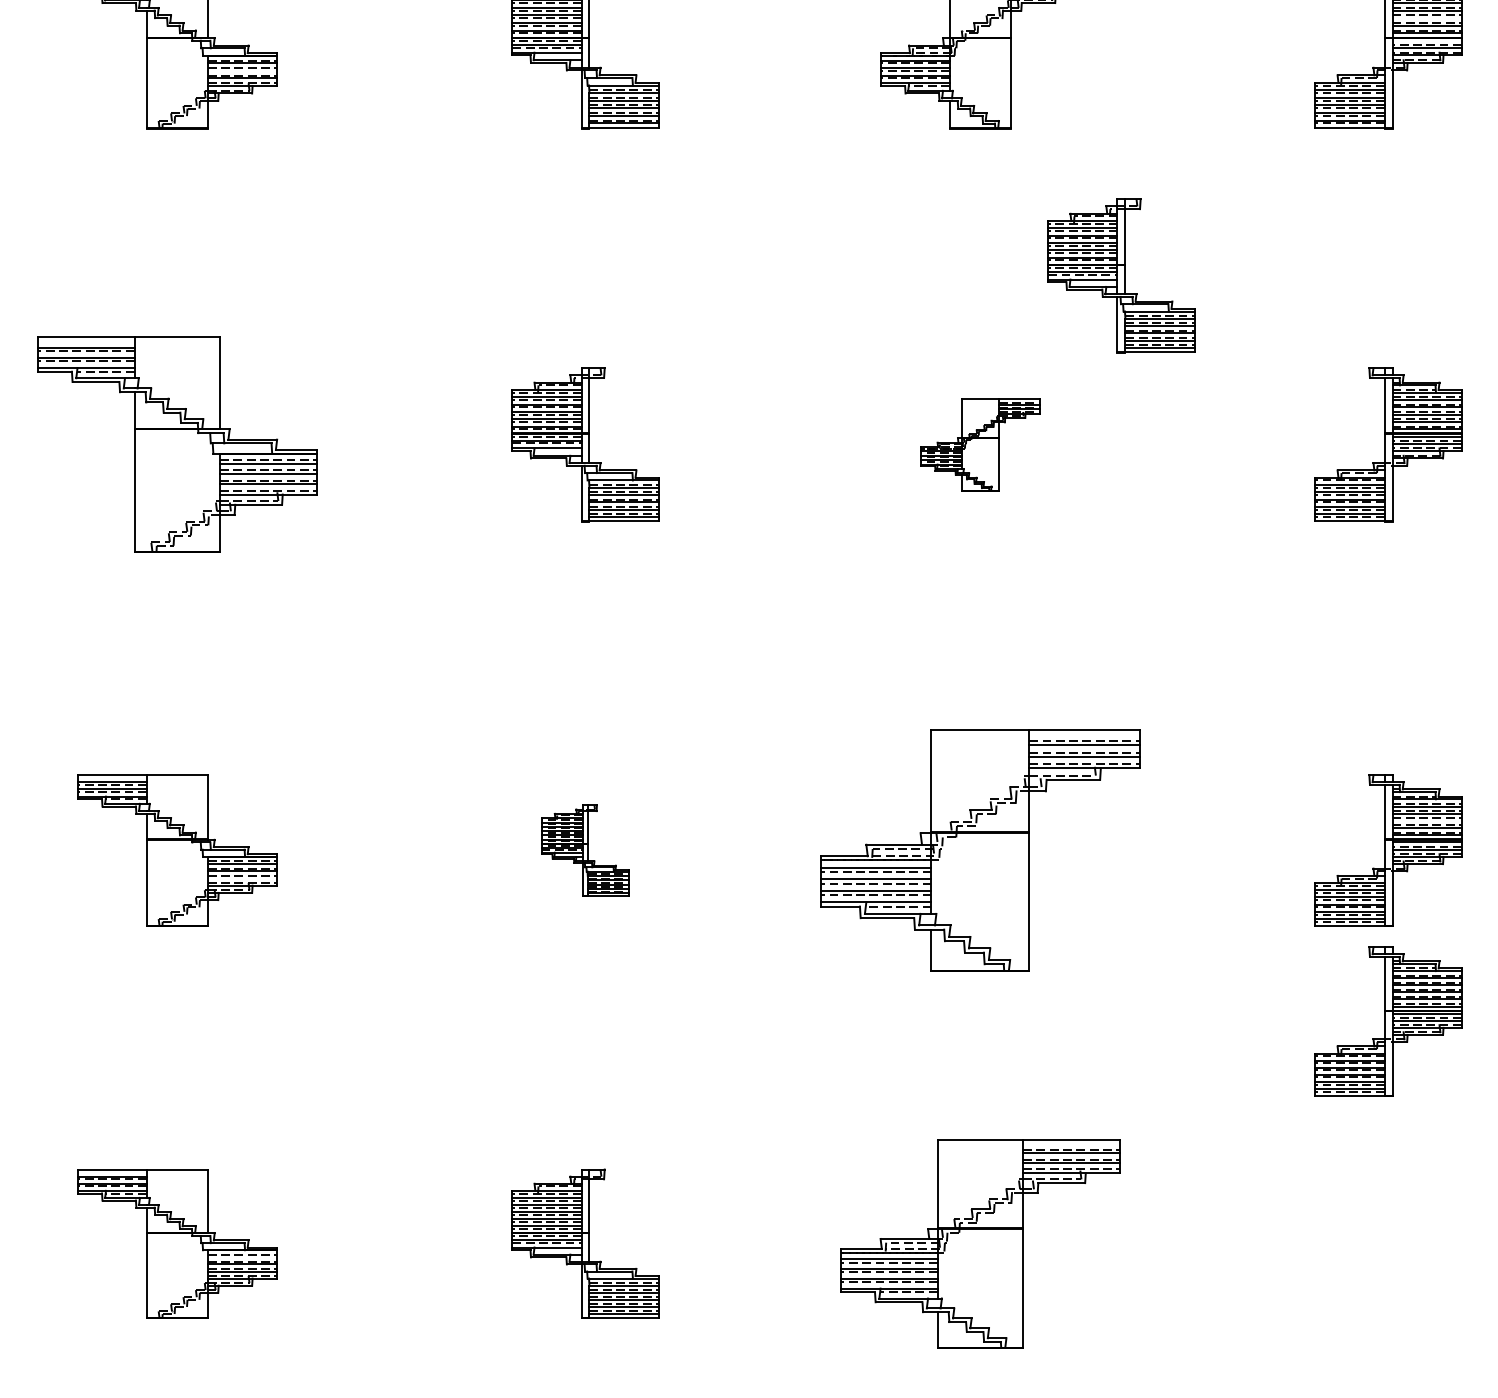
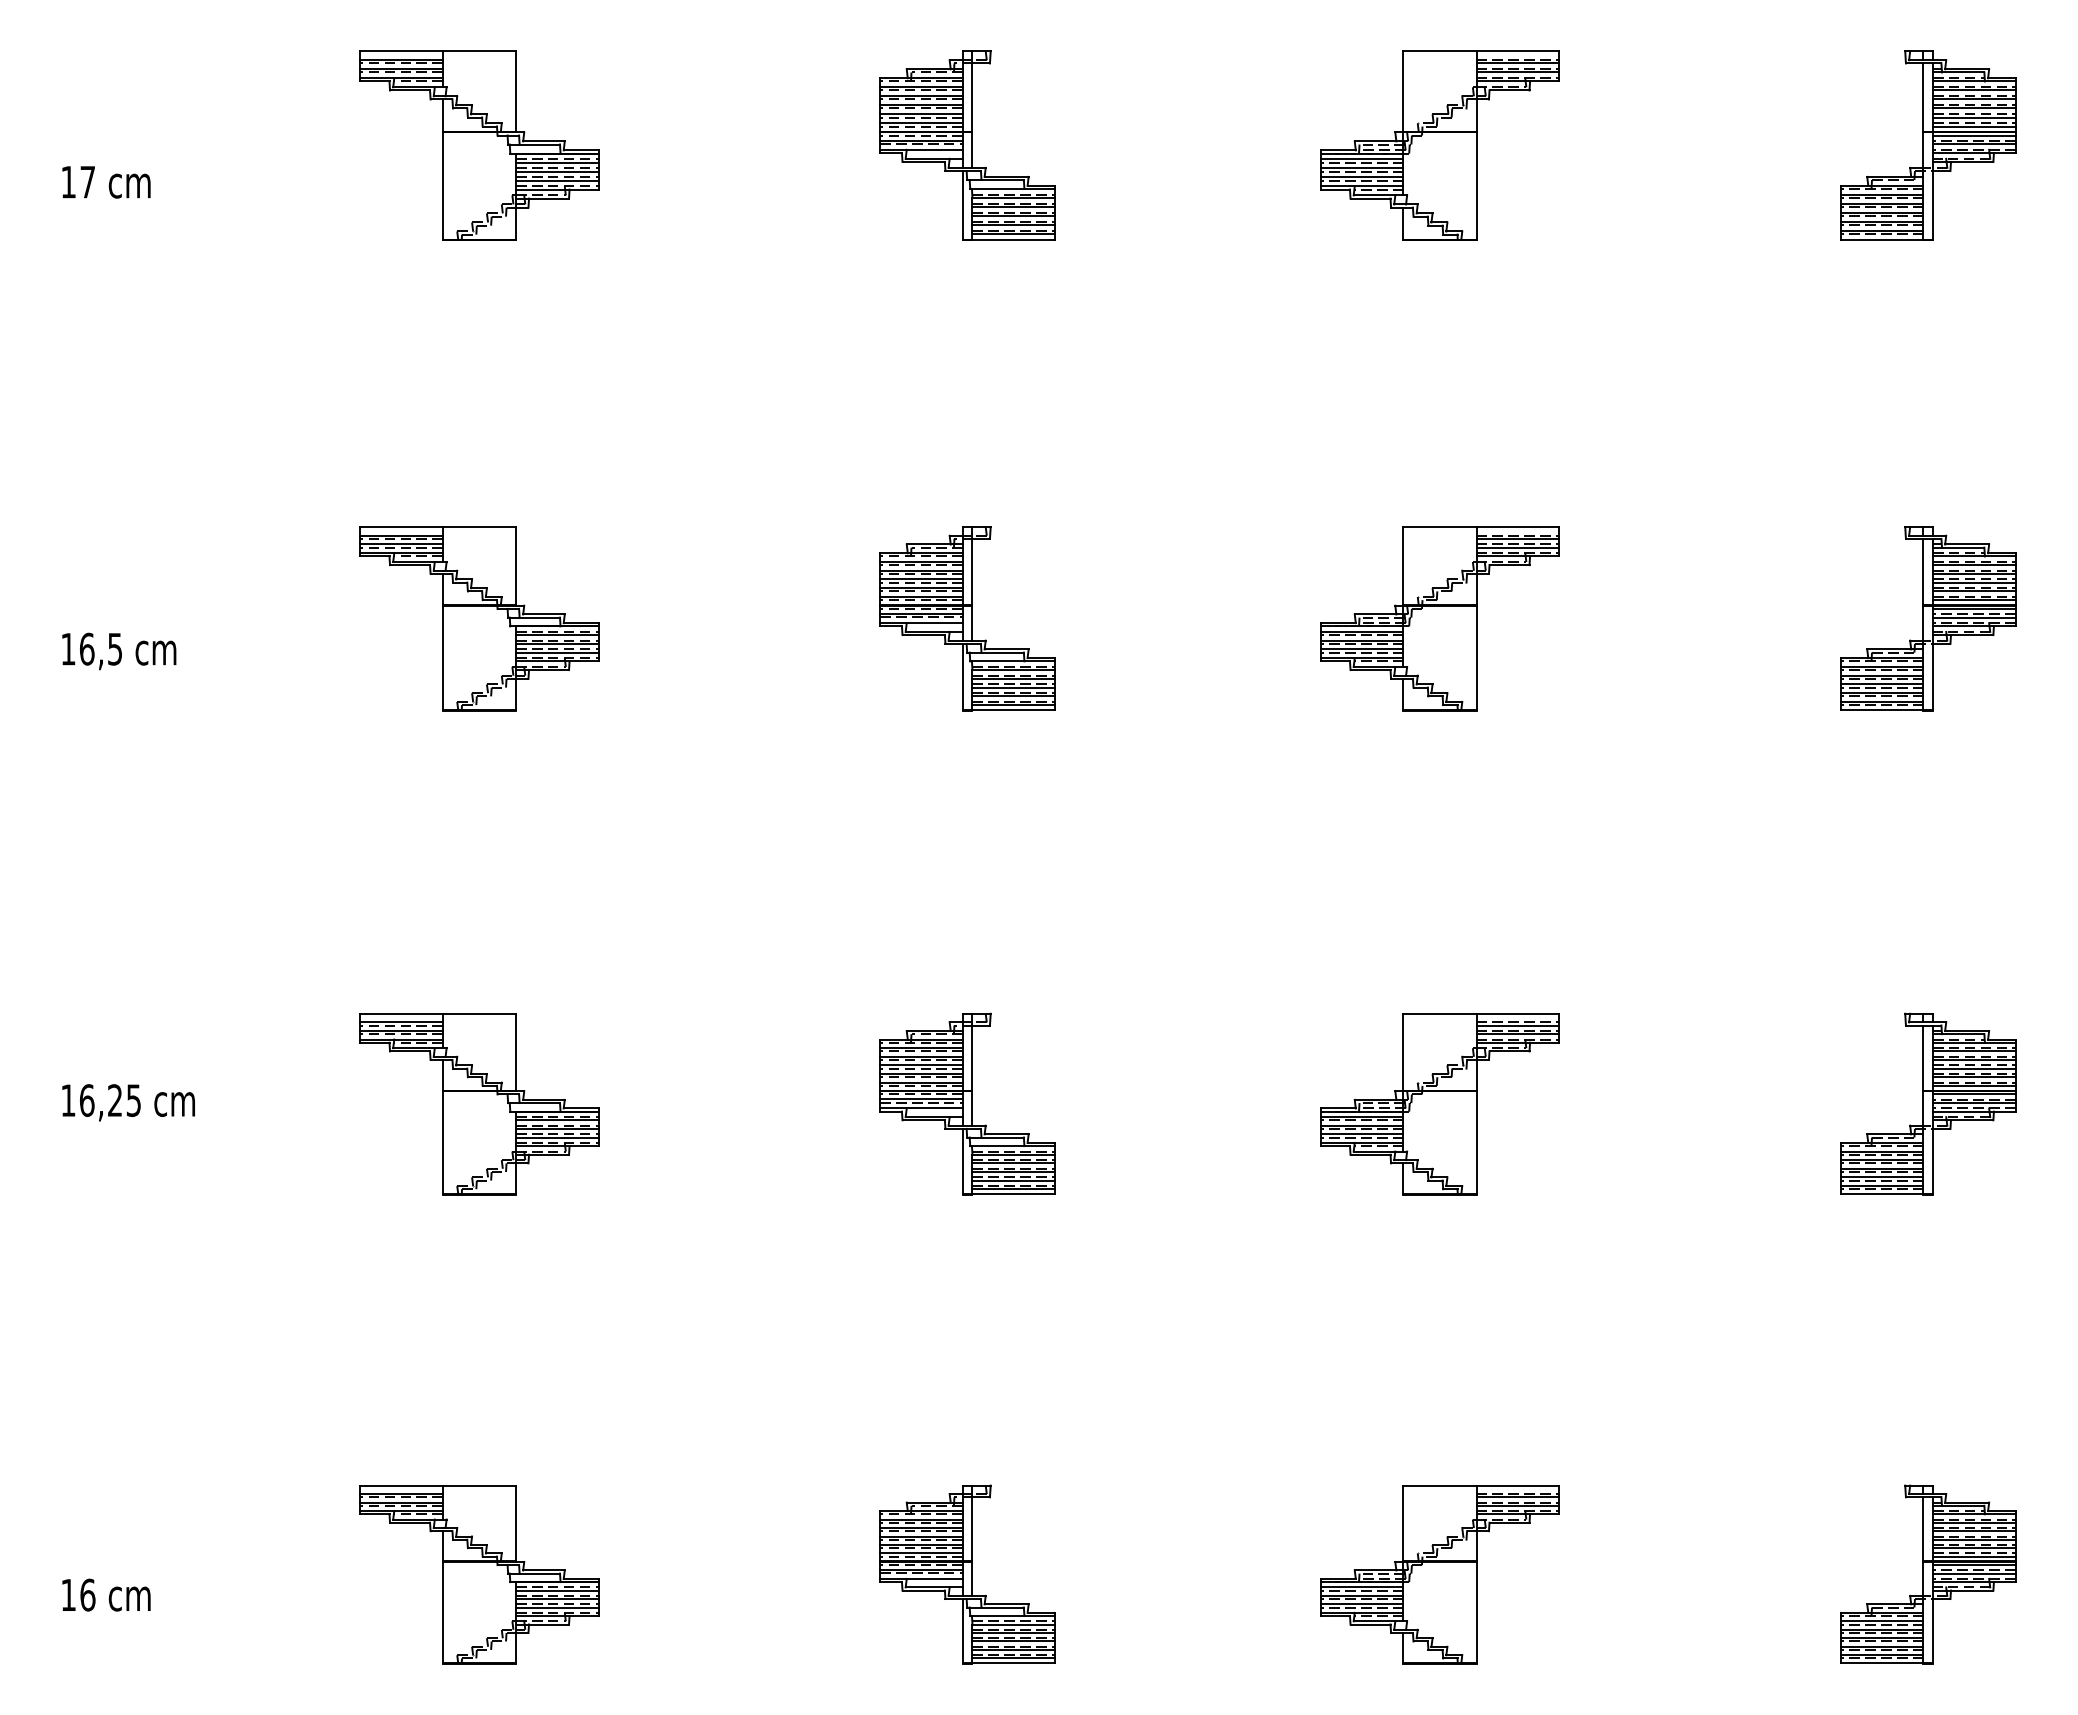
line: (1426, 18) -> (1973, 108), added
line: (1426, 40) -> (1973, 135), added
line: (242, 70) -> (557, 171), added
part: (1121, 275) -> (1608, 416), removed
part: (177, 444) -> (479, 618), size x0.71
part: (979, 444) -> (1439, 618), size x1.67
line: (1426, 820) -> (1973, 1068), added
part: (585, 850) -> (967, 1103), size x1.67
part: (979, 850) -> (1439, 1104), size x0.62
line: (242, 878) -> (557, 1137), added
part: (1388, 1021) -> (1928, 1574), moved
part: (979, 1243) -> (1439, 1574), size x0.71
line: (242, 1257) -> (557, 1590), added

